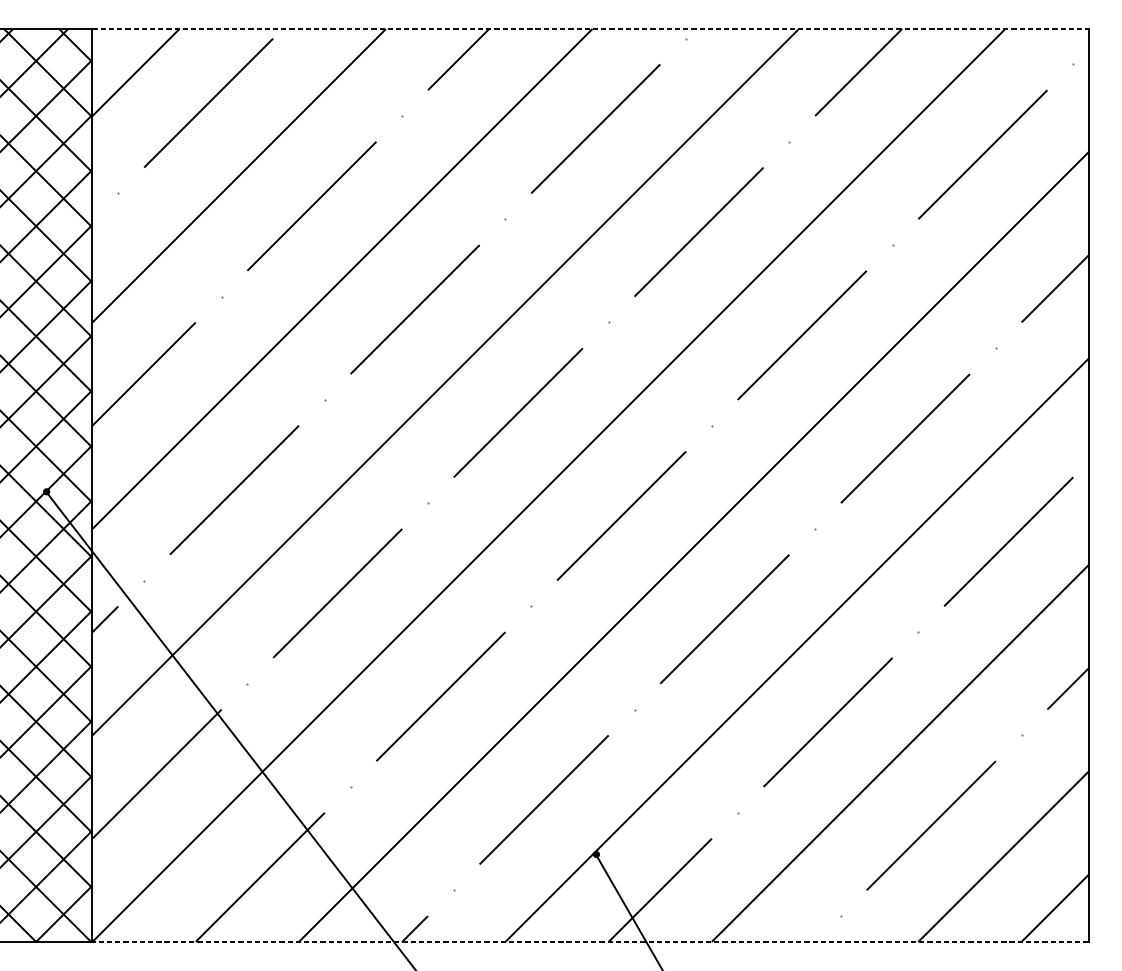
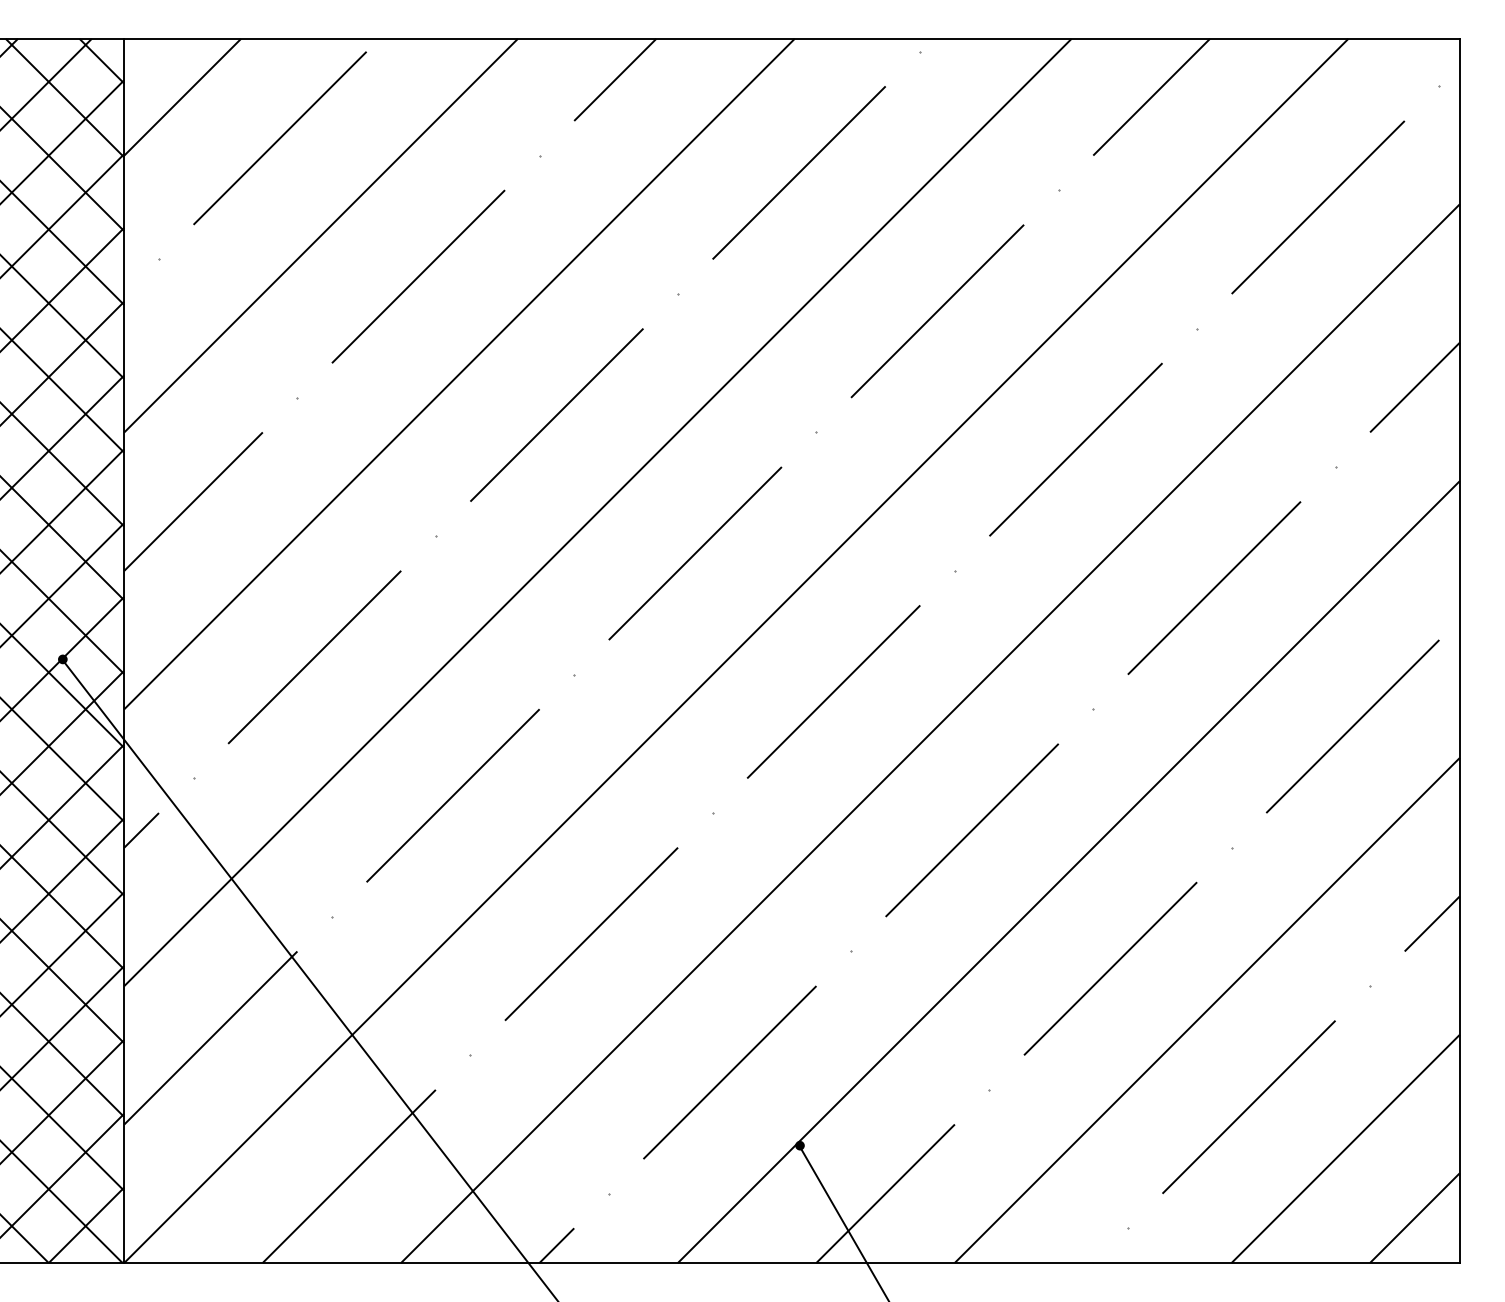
line: (590, 28) -> (792, 38), dashed -> solid
line: (590, 942) -> (792, 1263), dashed -> solid

